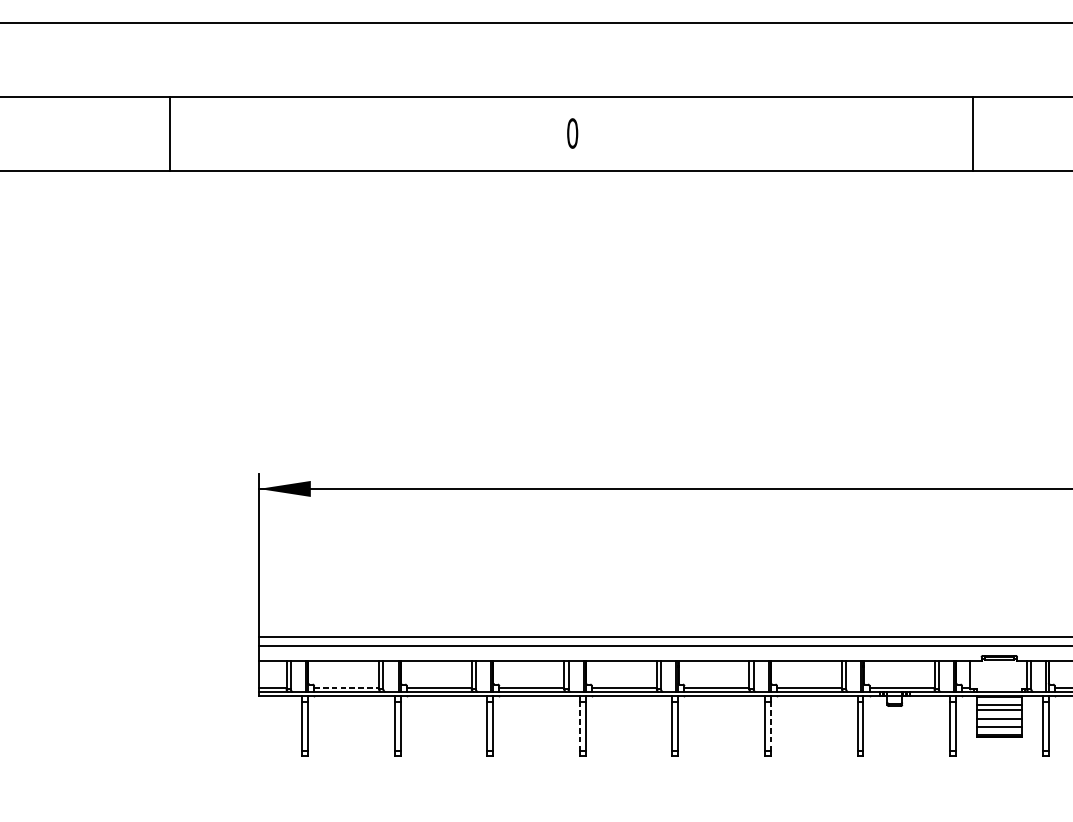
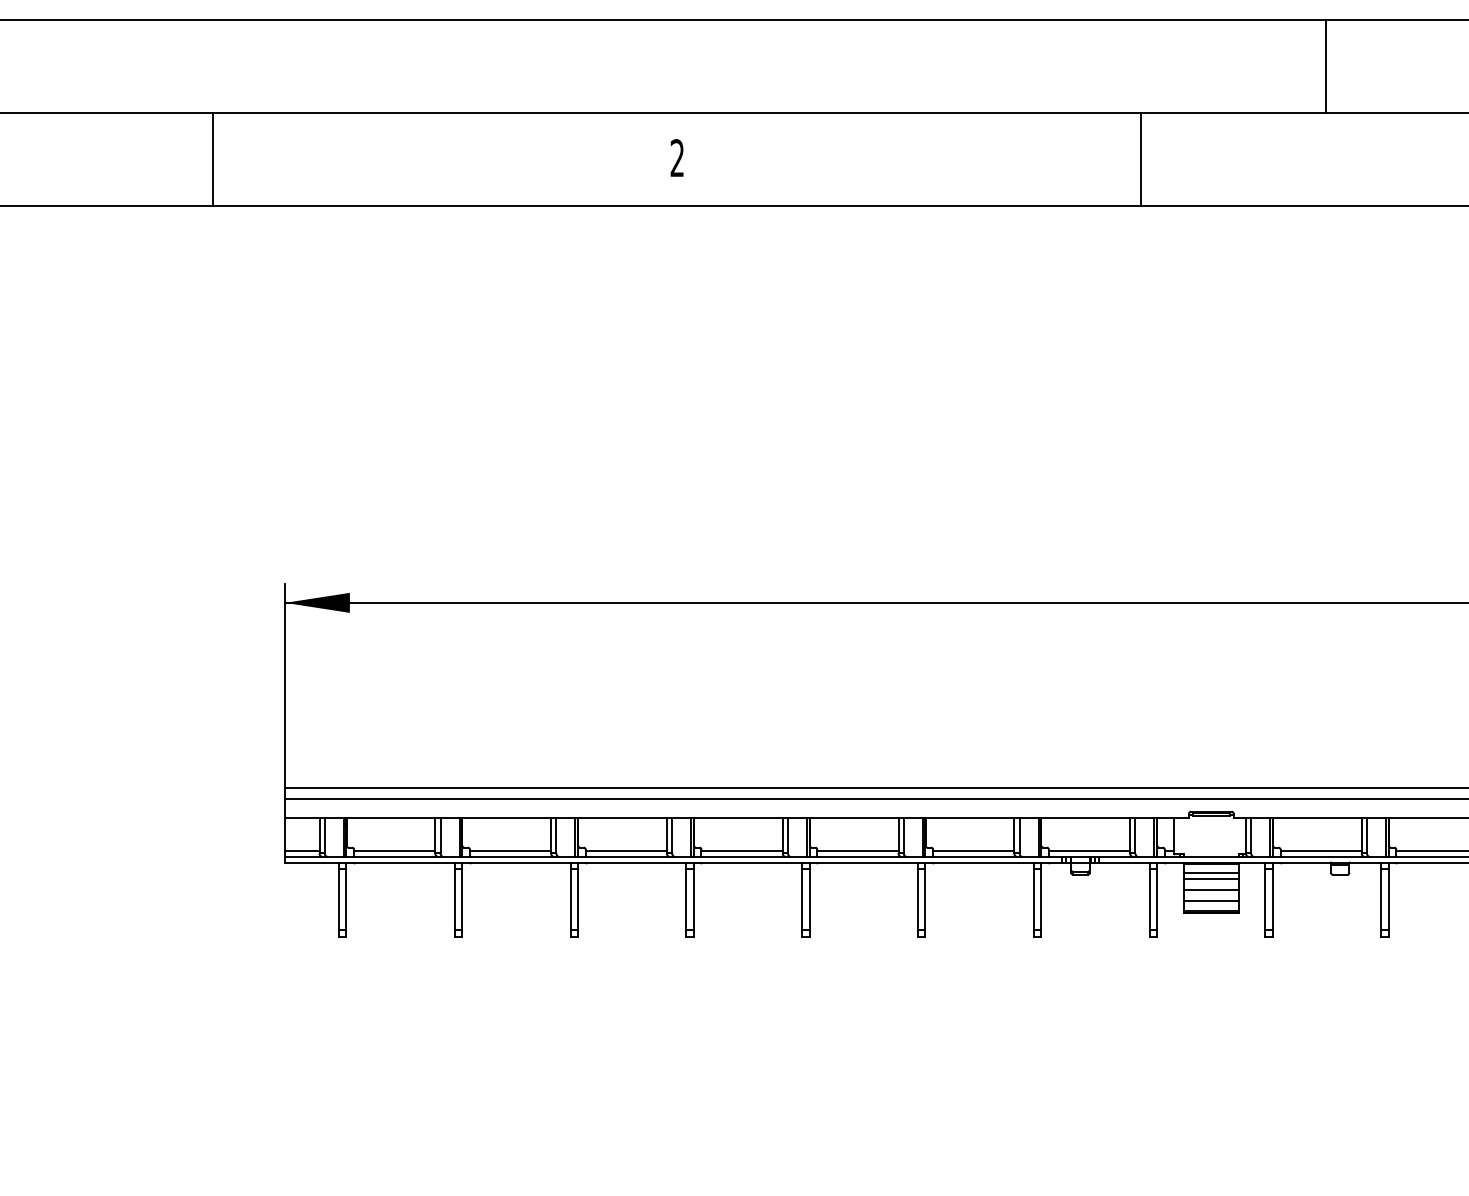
line: (169, 133) -> (213, 158), moved
text: (572, 133) -> (677, 158), 0 -> 2
line: (973, 133) -> (1140, 158), moved
line: (346, 687) -> (394, 851), dashed -> solid
line: (579, 726) -> (686, 899), dashed -> solid
line: (770, 726) -> (925, 899), dashed -> solid

